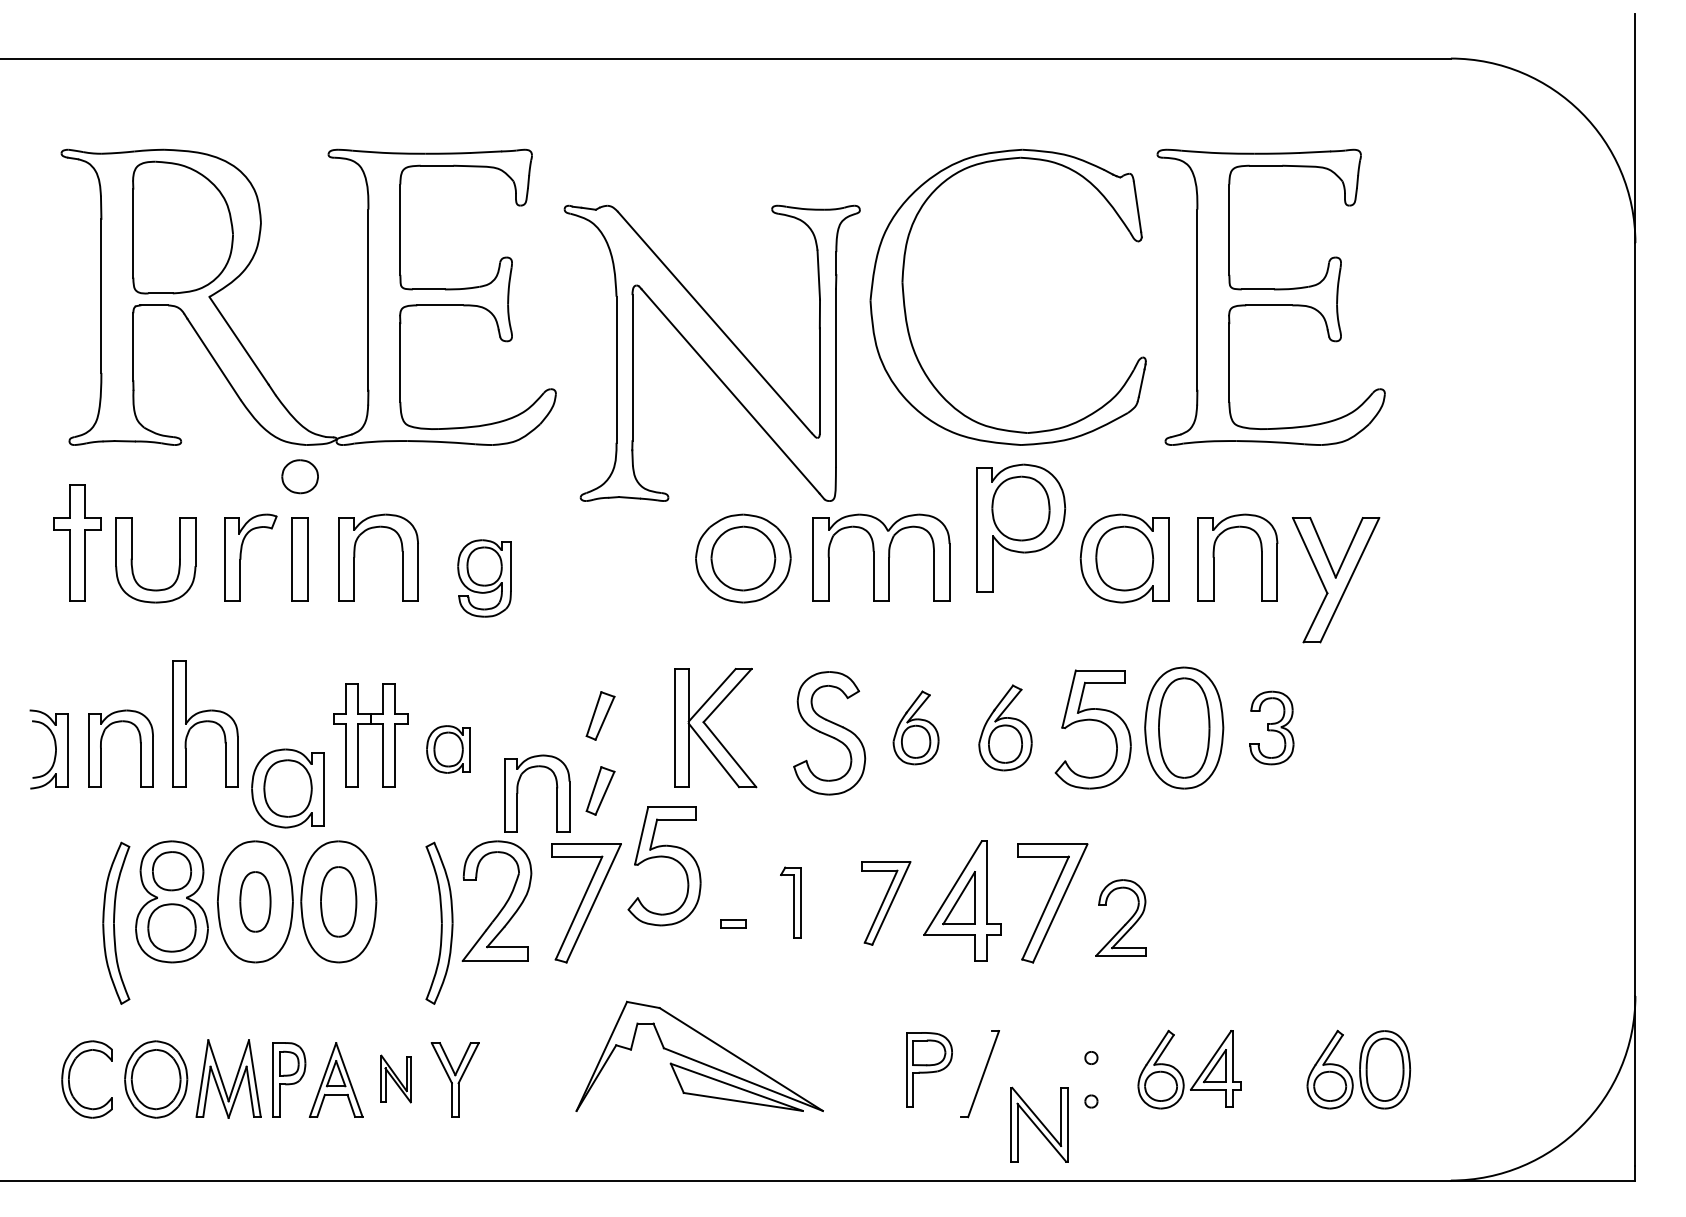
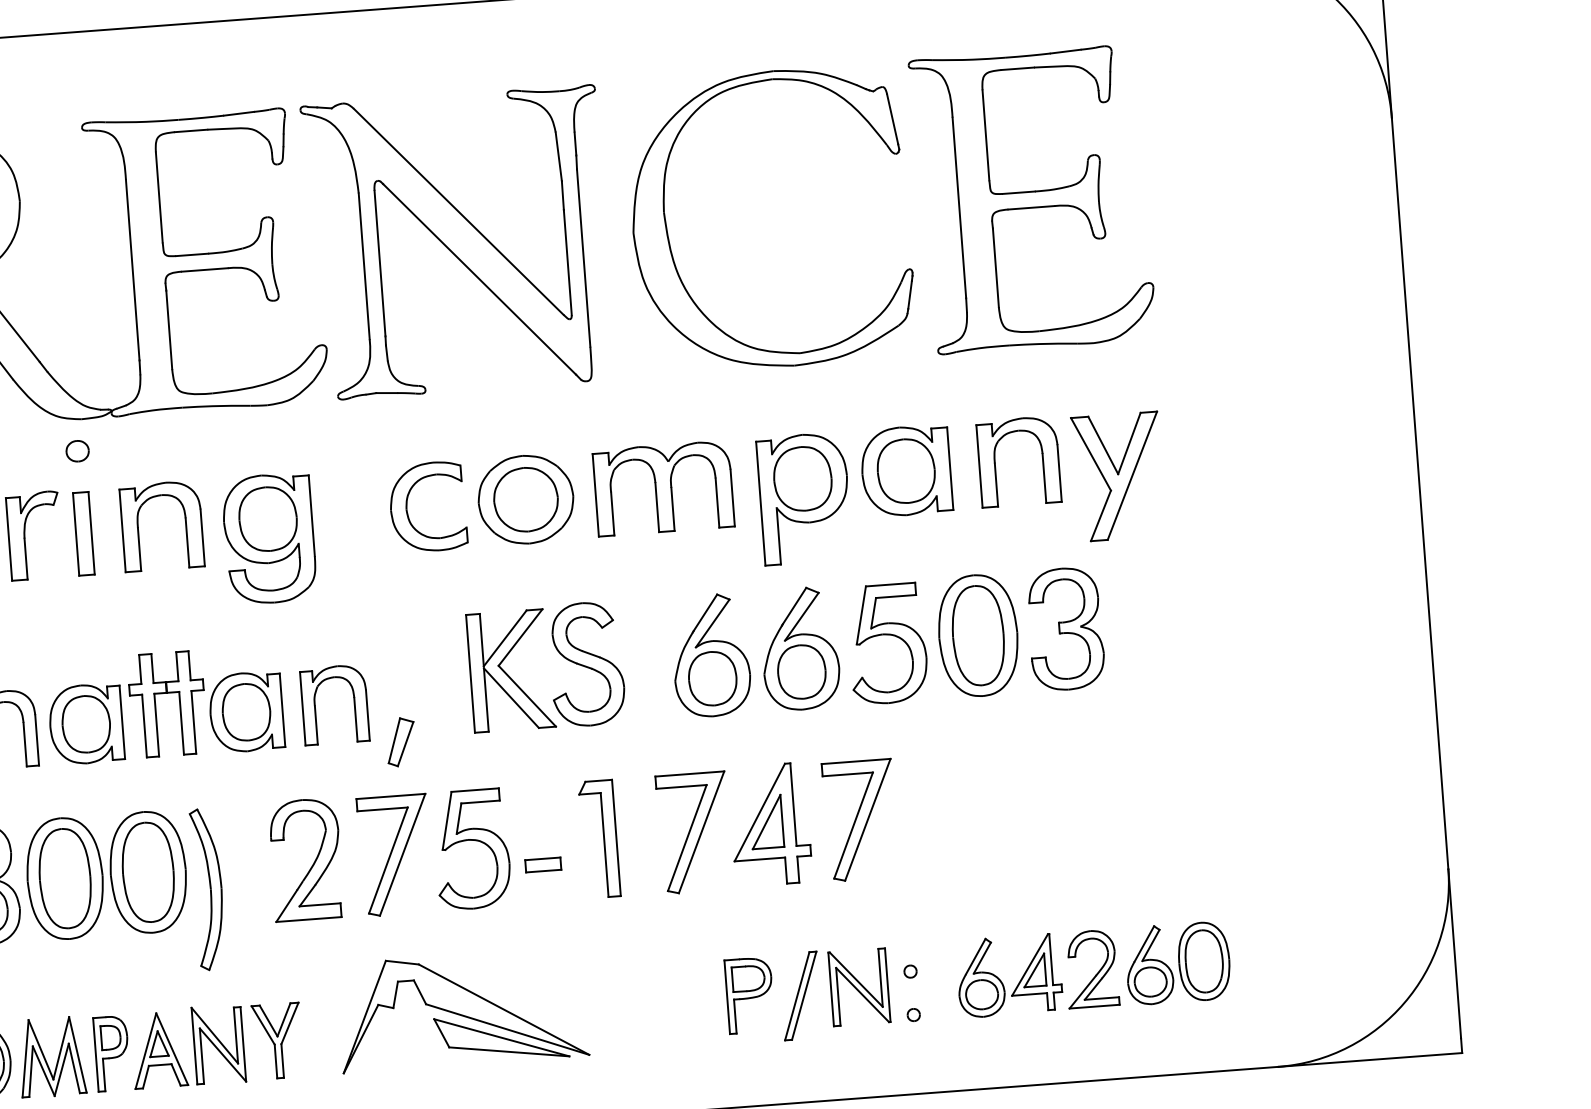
part: (711, 352) -> (457, 242), moved
part: (299, 476) -> (77, 451), size x0.62
part: (1021, 527) -> (804, 497), moved
part: (625, 552) -> (408, 502), added
part: (484, 578) -> (269, 538), size x1.67
part: (600, 715) -> (395, 666), removed
part: (915, 727) -> (710, 655), size x1.67
part: (1005, 727) -> (800, 648), size x1.43
part: (1271, 727) -> (1065, 628), size x1.67
part: (829, 733) -> (586, 664), moved
part: (448, 749) -> (246, 712), size x1.67
part: (287, 788) -> (85, 724), moved
part: (518, 793) -> (316, 705), moved
part: (667, 858) -> (474, 841), moved
part: (255, 901) -> (65, 878), size x1.67
part: (338, 901) -> (147, 872), size x1.43
part: (790, 902) -> (598, 839), size x1.67
part: (886, 903) -> (694, 832), size x1.43
part: (439, 922) -> (208, 888), moved
part: (1126, 922) -> (1097, 973), moved
part: (733, 923) -> (543, 864), size x1.43
part: (699, 1055) -> (462, 1008), moved
line: (976, 1074) -> (797, 996), added
part: (395, 1078) -> (218, 1044), size x1.67
part: (1039, 1124) -> (859, 986), moved

